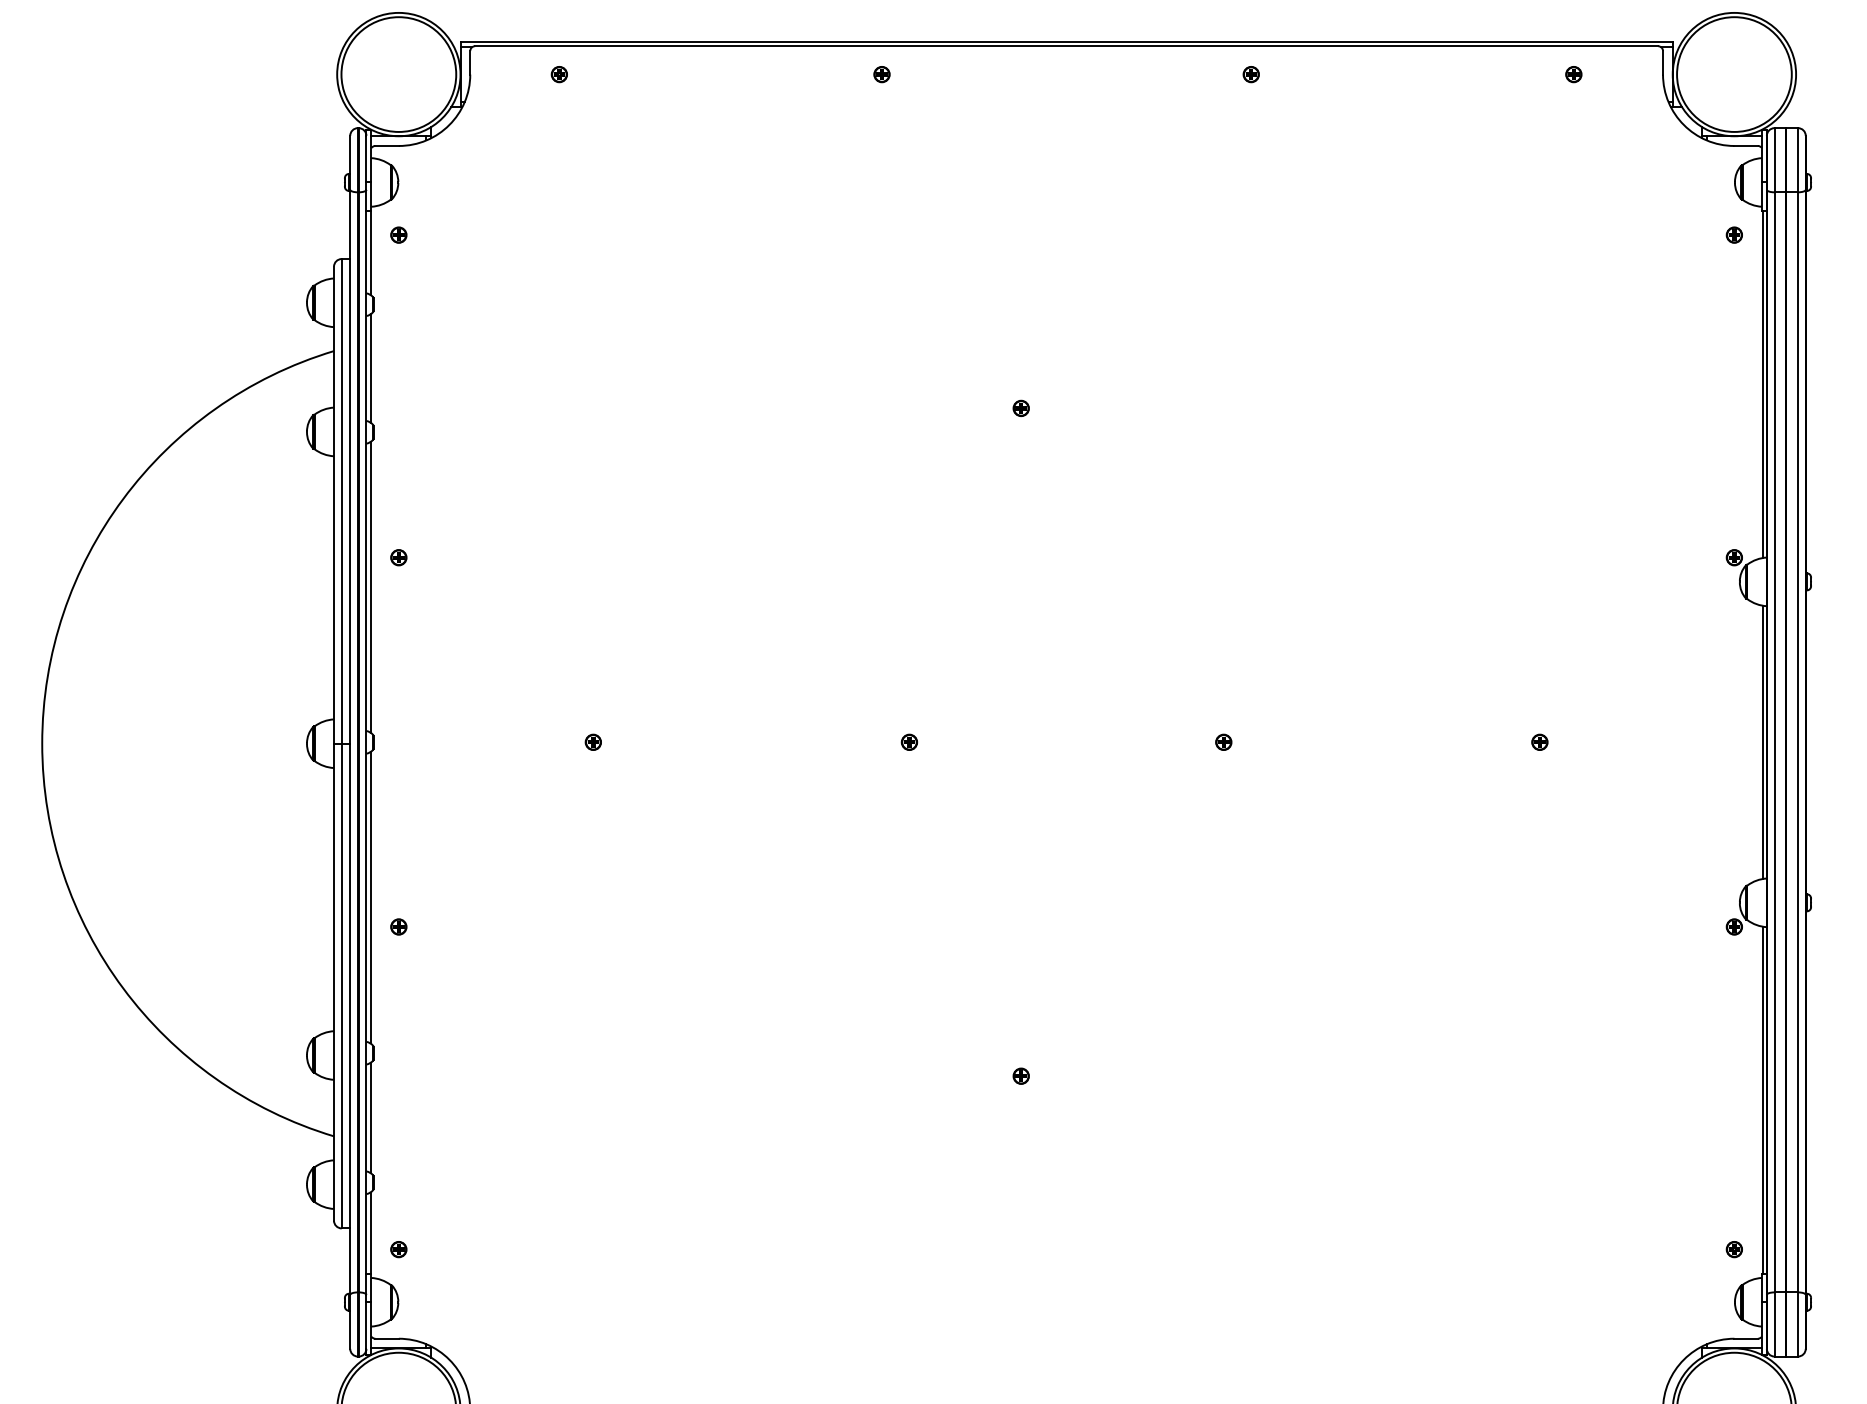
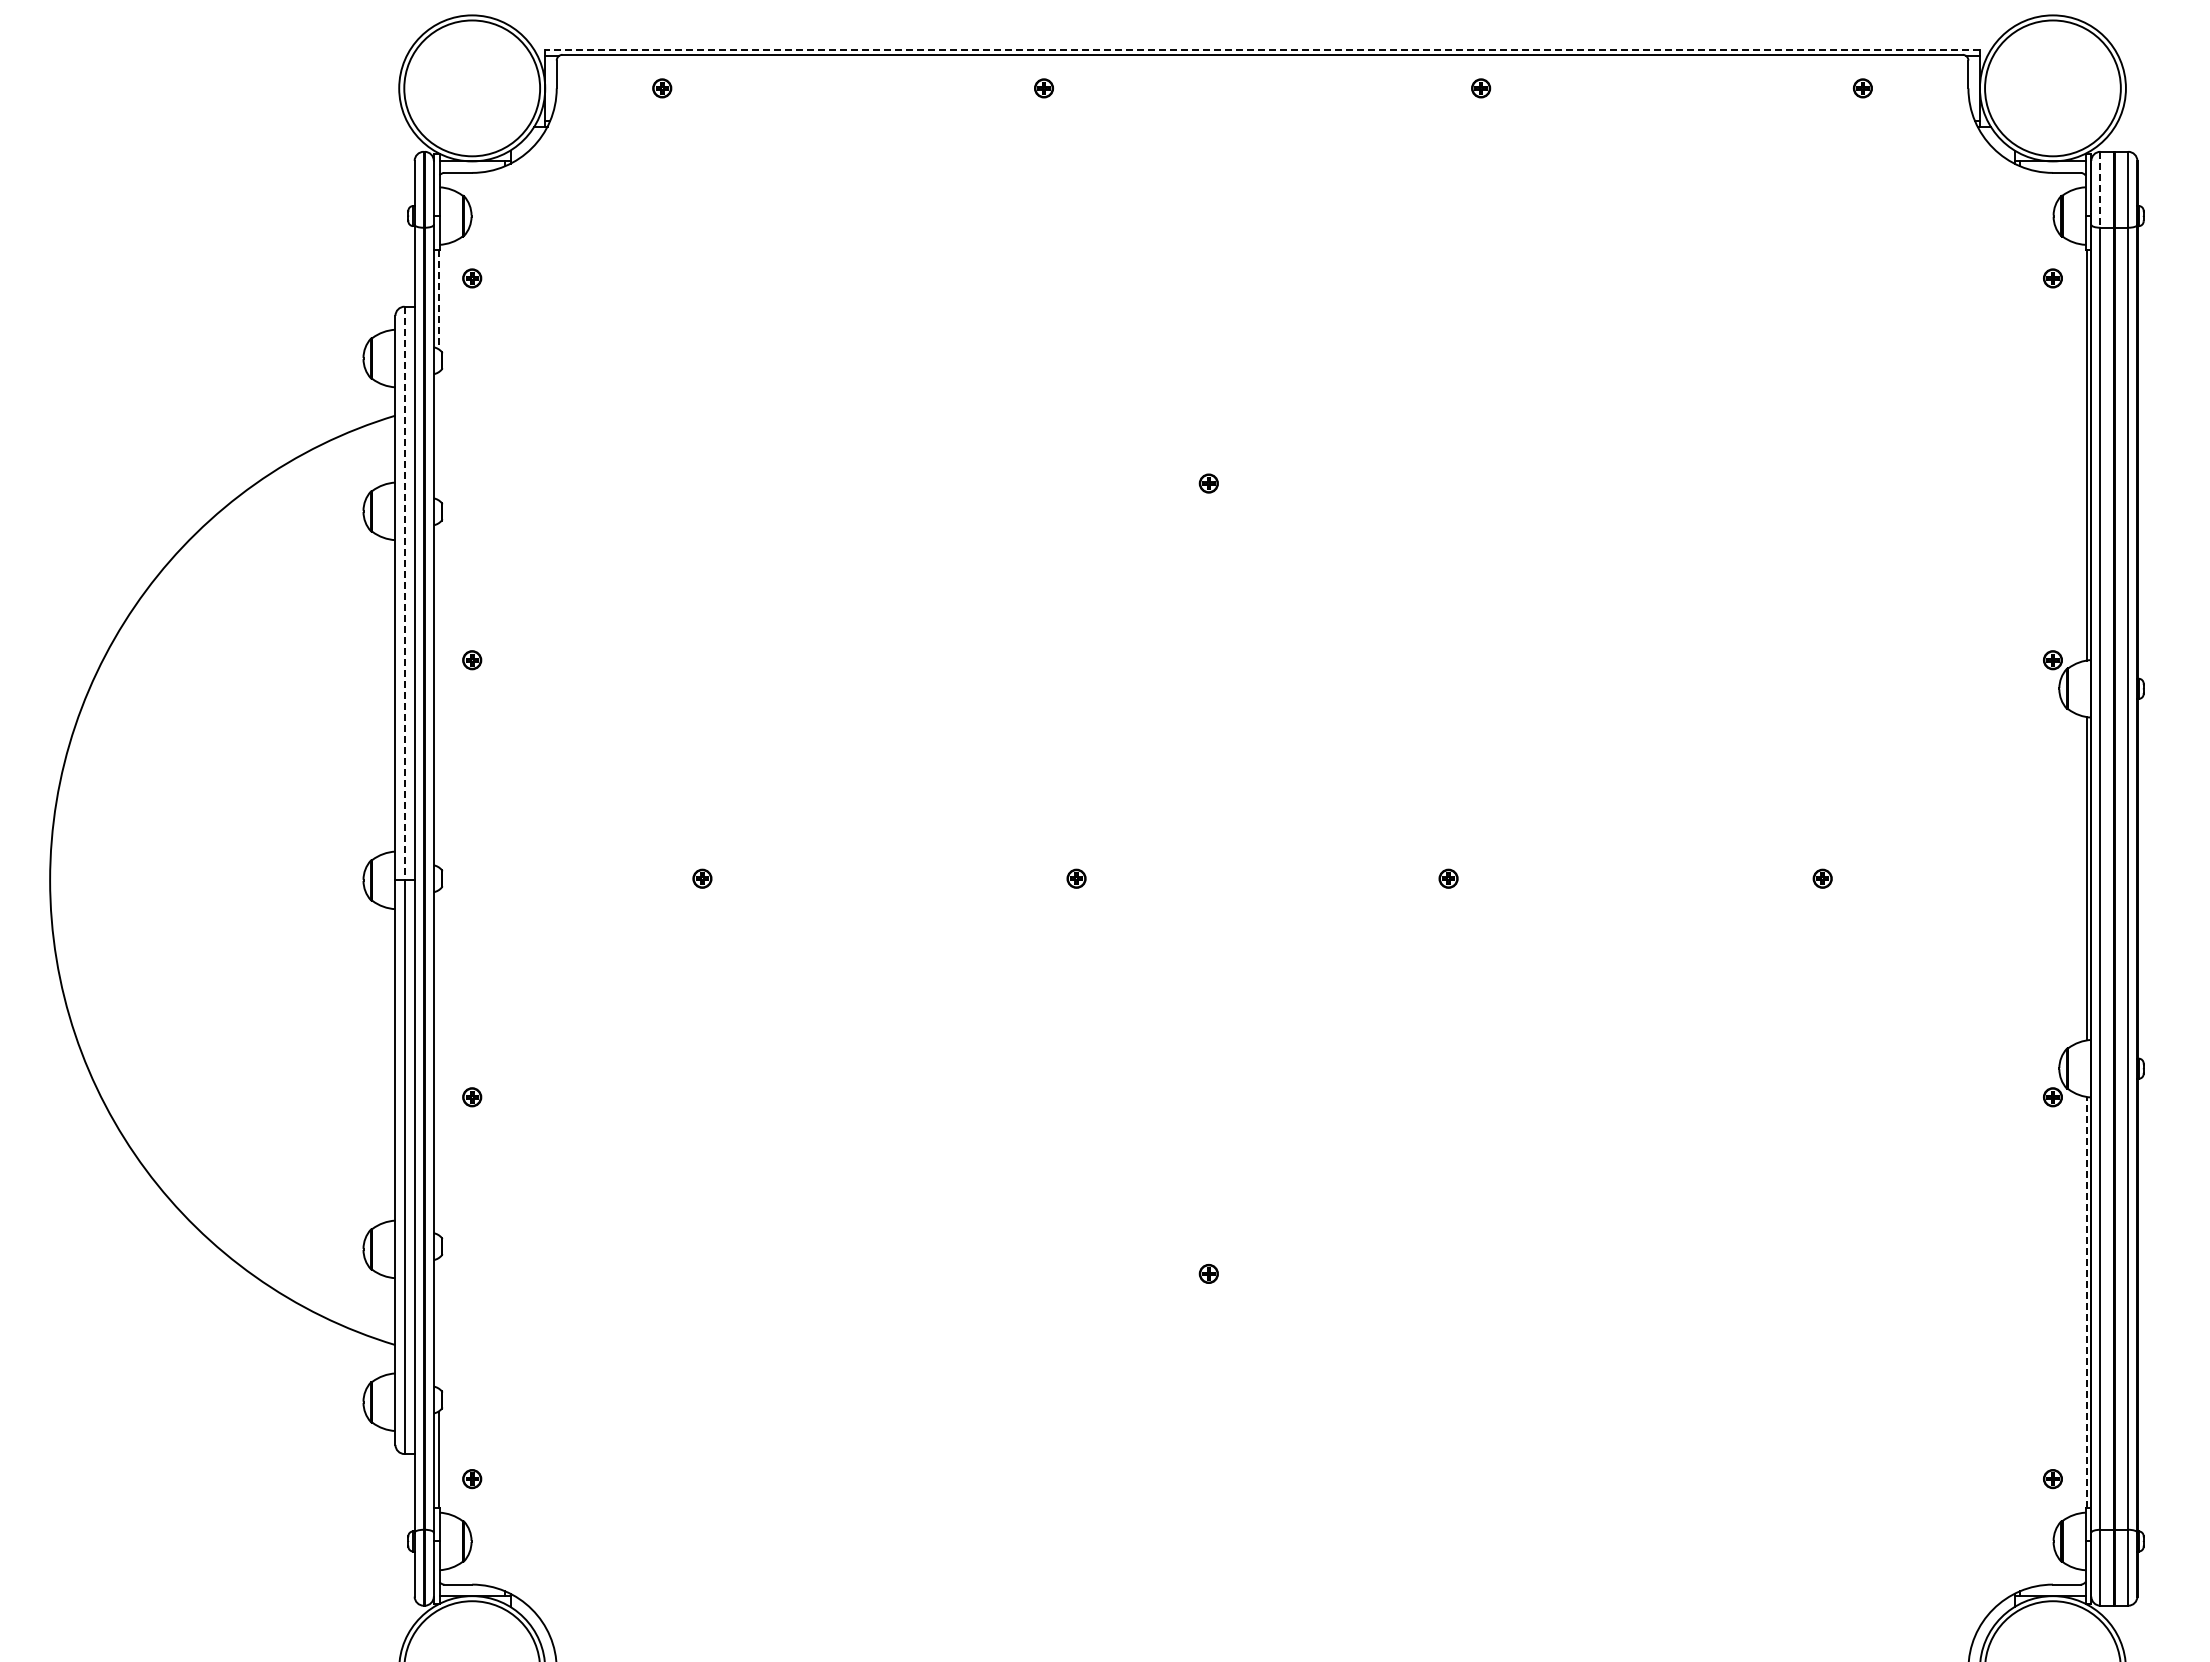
line: (1066, 42) -> (1262, 50), solid -> dashed
line: (1774, 159) -> (2100, 189), solid -> dashed
line: (370, 252) -> (438, 299), solid -> dashed
line: (370, 368) -> (438, 436), removed
line: (341, 501) -> (404, 593), solid -> dashed
line: (370, 587) -> (438, 695), removed
line: (370, 897) -> (438, 1062), removed
line: (1762, 1099) -> (2086, 1301), solid -> dashed
line: (370, 1118) -> (438, 1323), removed

